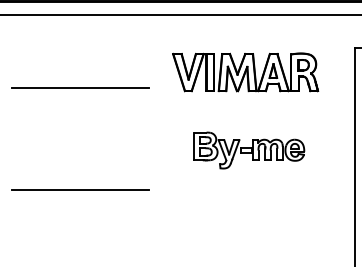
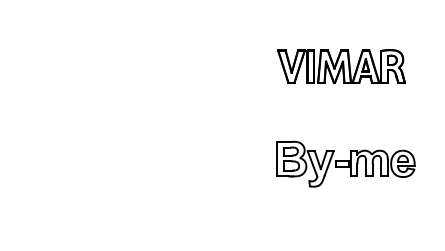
part: (245, 72) -> (341, 66), size x0.7
line: (80, 87) -> (135, 85), removed
line: (80, 189) -> (135, 212), removed

